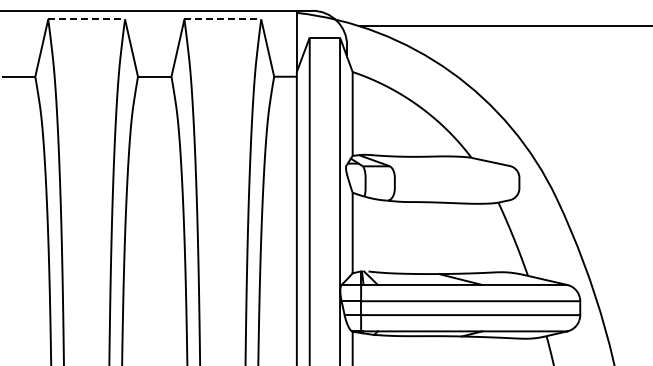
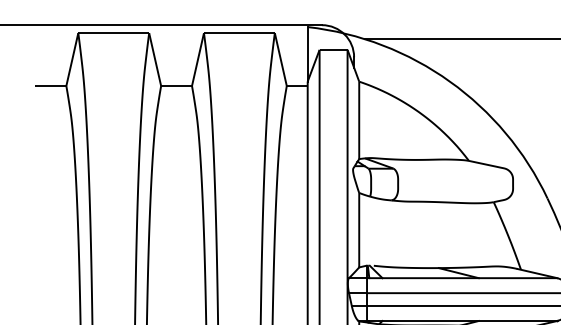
line: (86, 19) -> (113, 33), dashed -> solid
line: (223, 19) -> (240, 33), dashed -> solid

